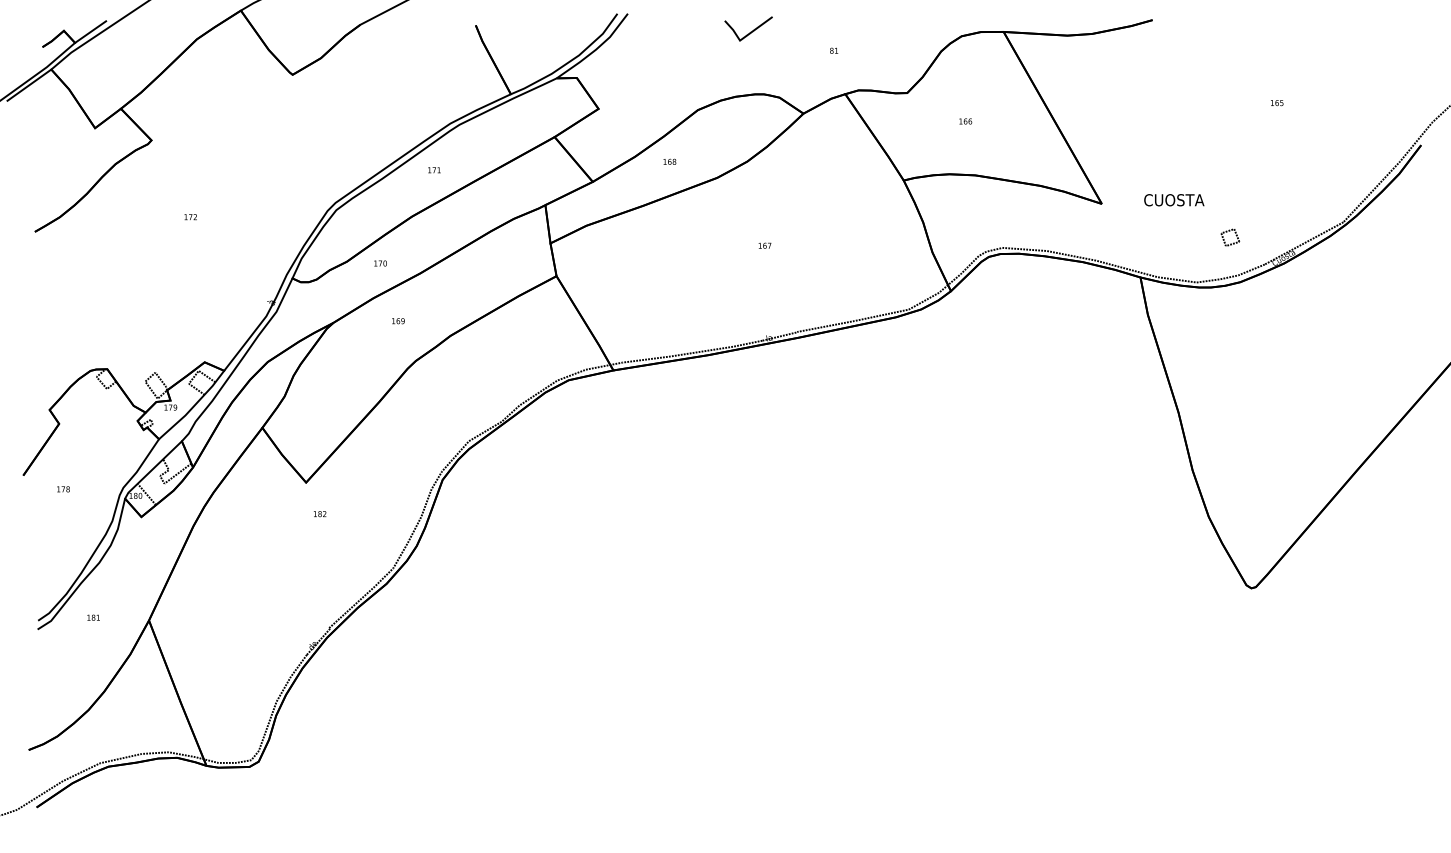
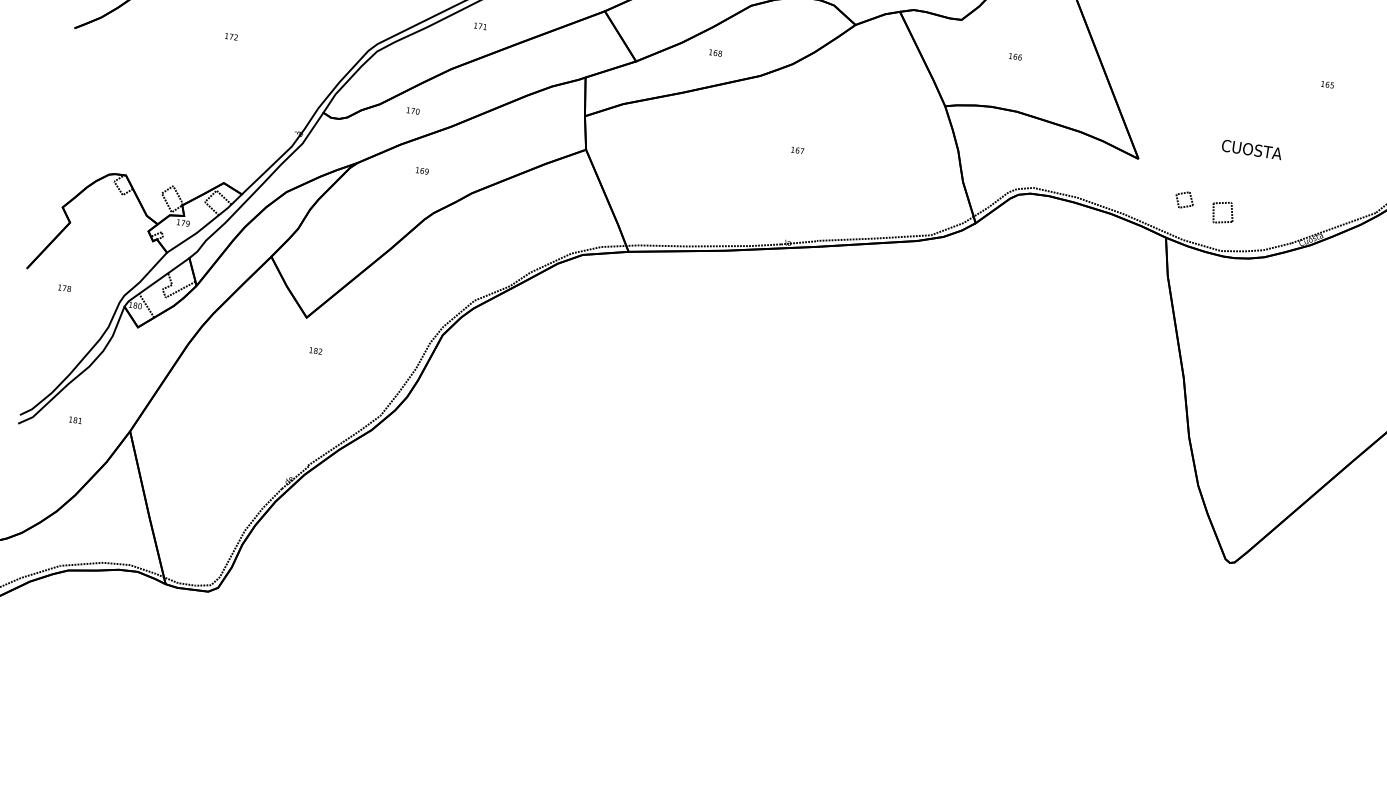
text: (1174, 200) -> (1252, 150), moved
part: (1230, 237) -> (1184, 199), moved
part: (1192, 244) -> (1222, 212), added

